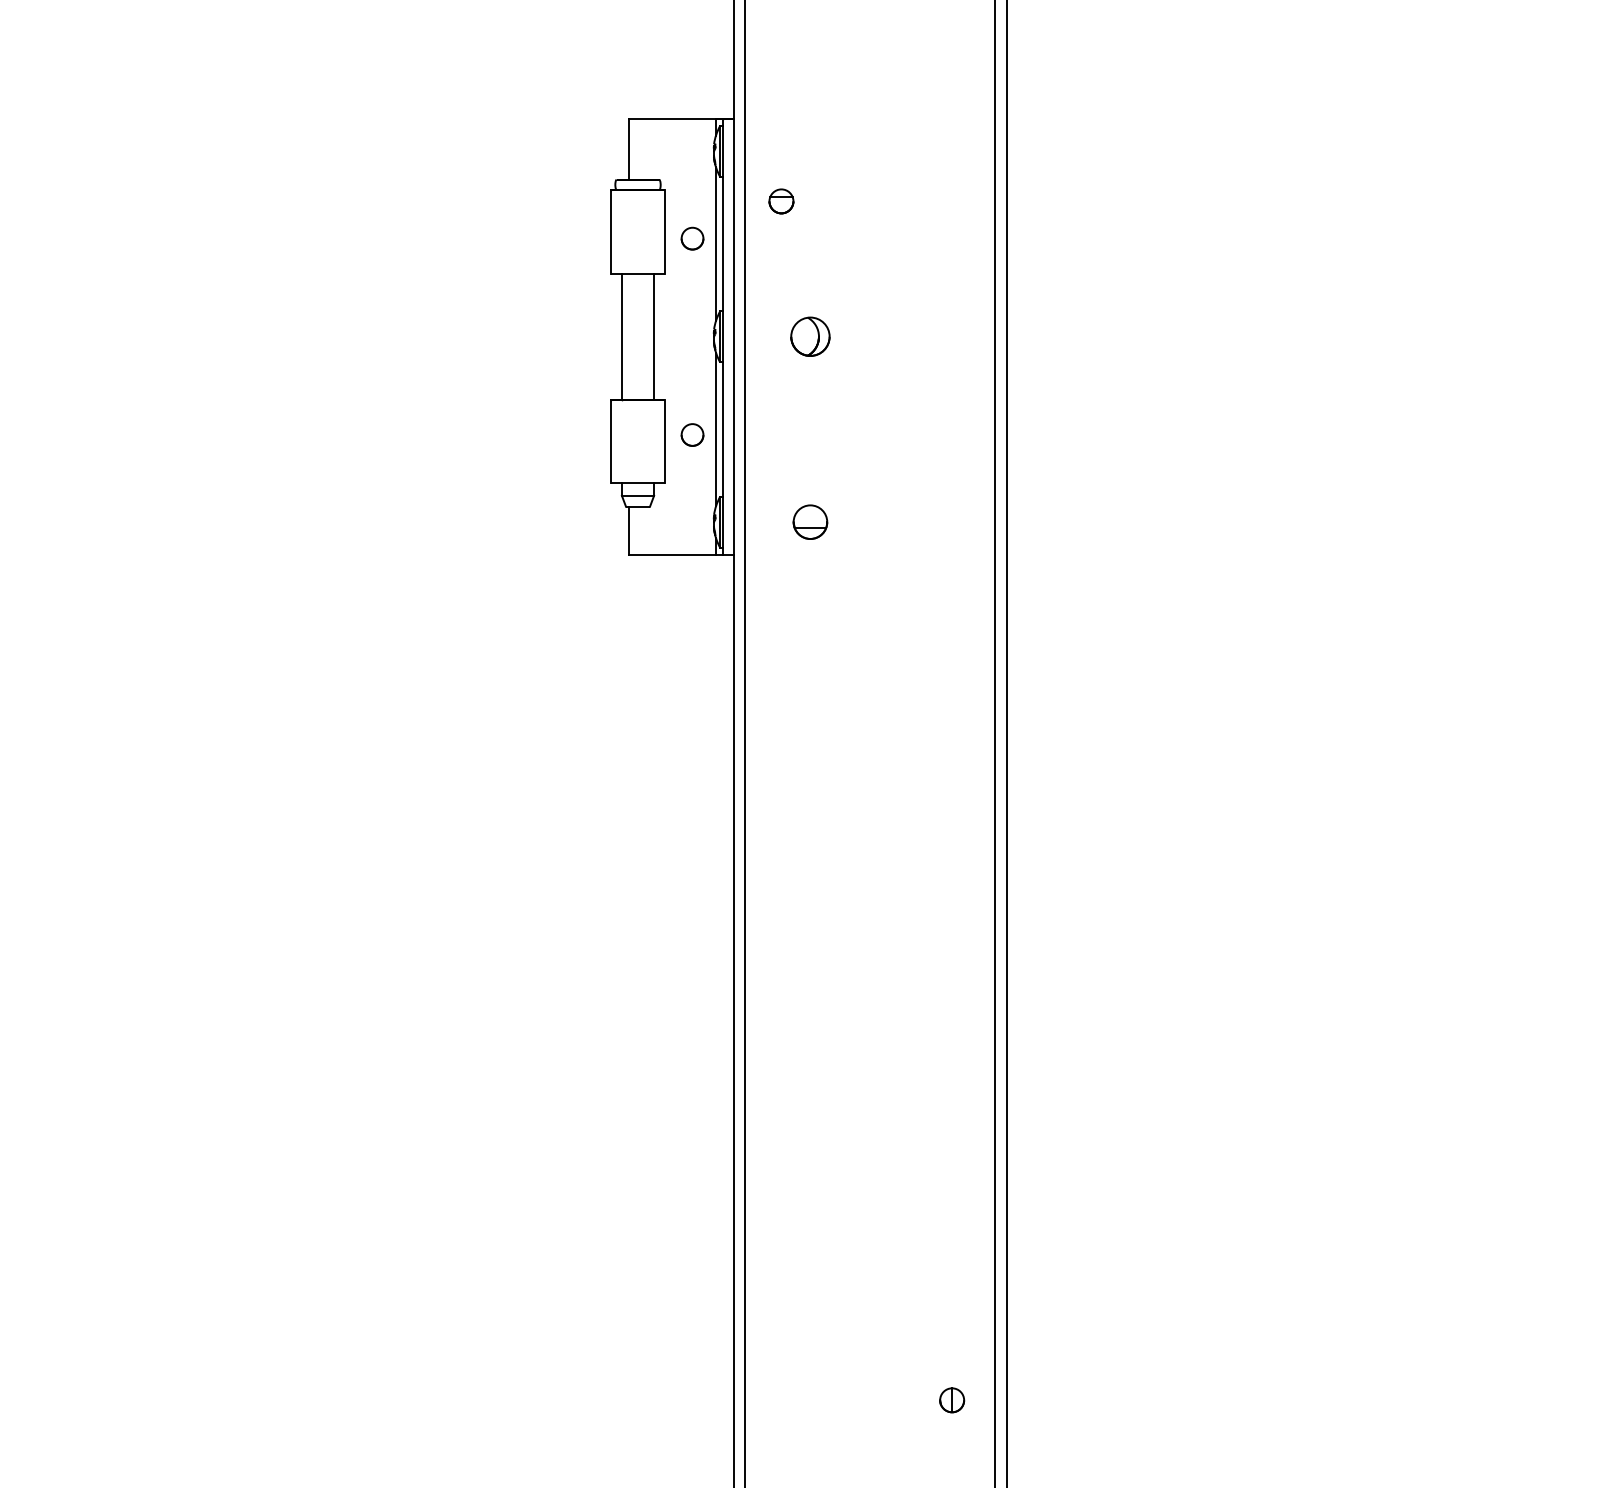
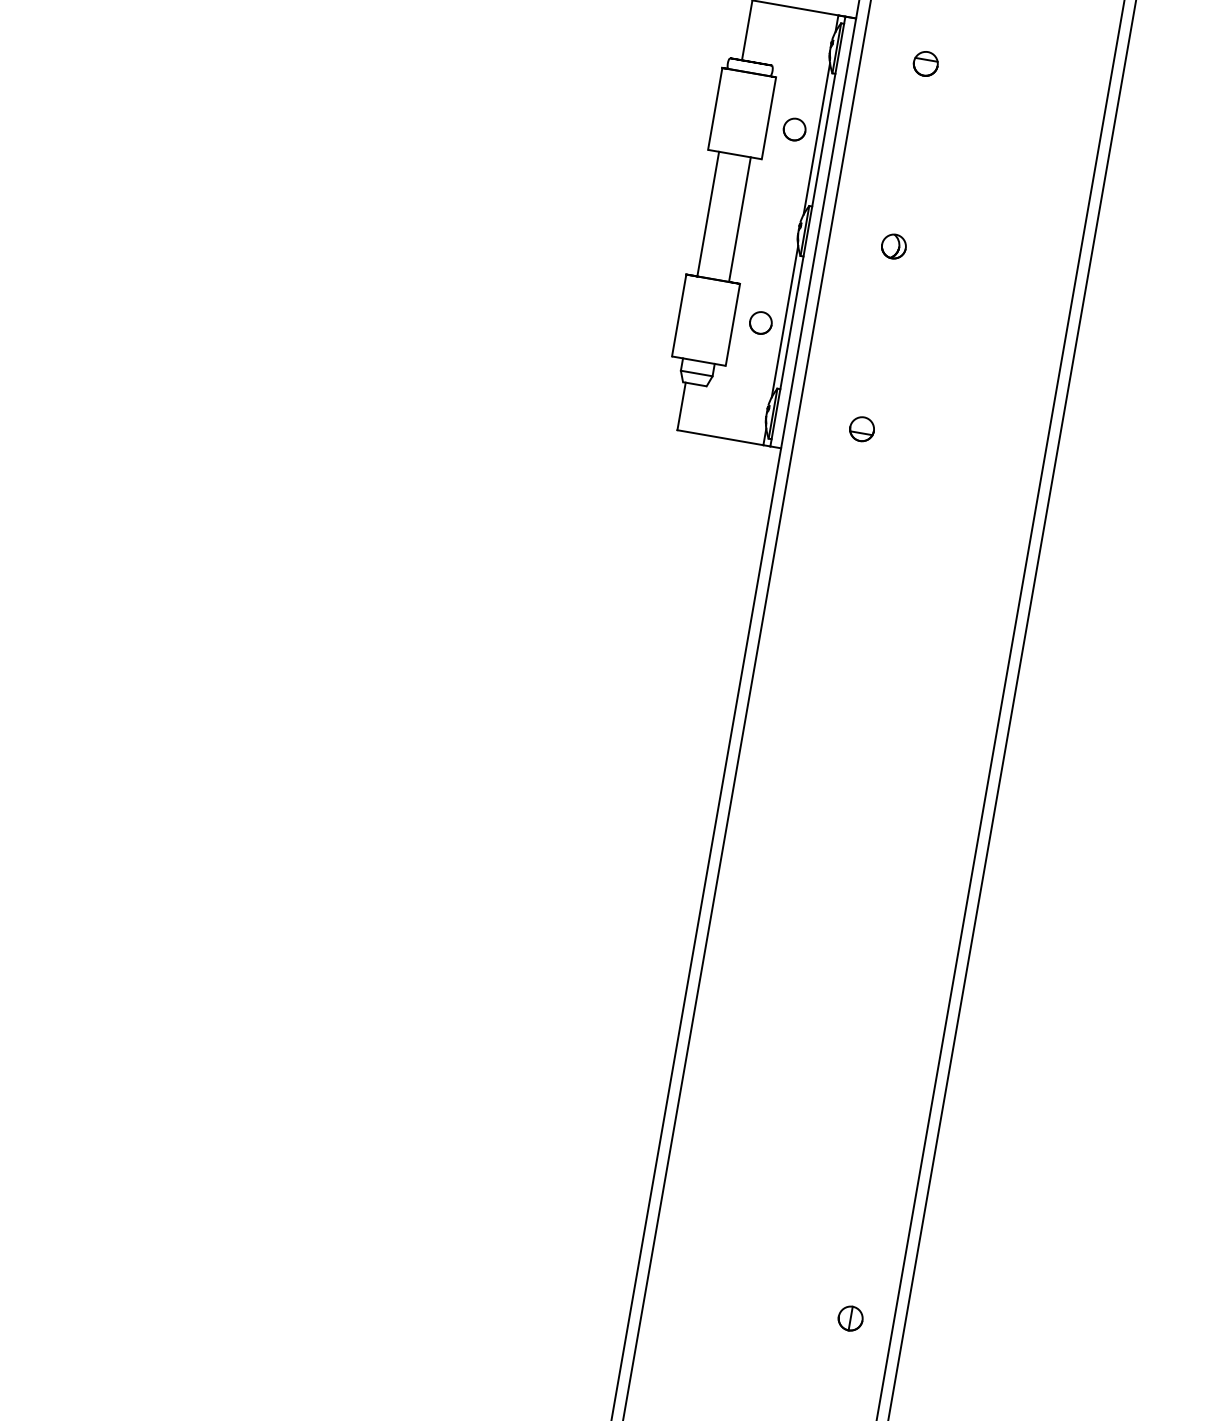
part: (781, 201) -> (925, 63), moved
part: (810, 336) -> (894, 246), size x0.62
part: (810, 522) -> (862, 429), size x0.71

